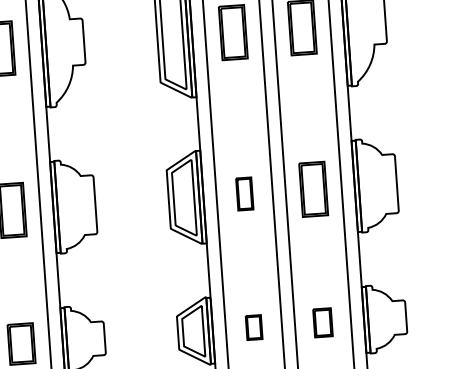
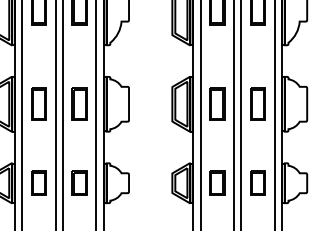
part: (245, 192) -> (217, 103), size x1.67
part: (322, 321) -> (257, 182), size x1.43
part: (254, 326) -> (217, 182), size x1.67

